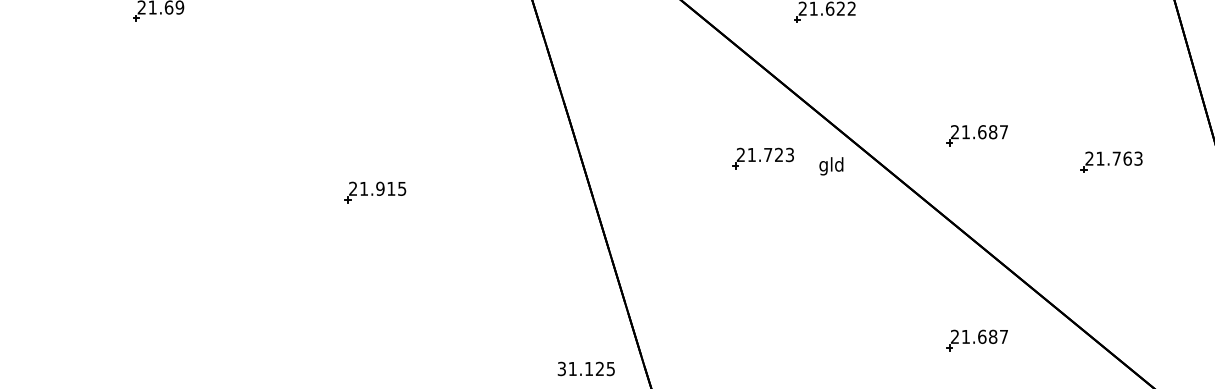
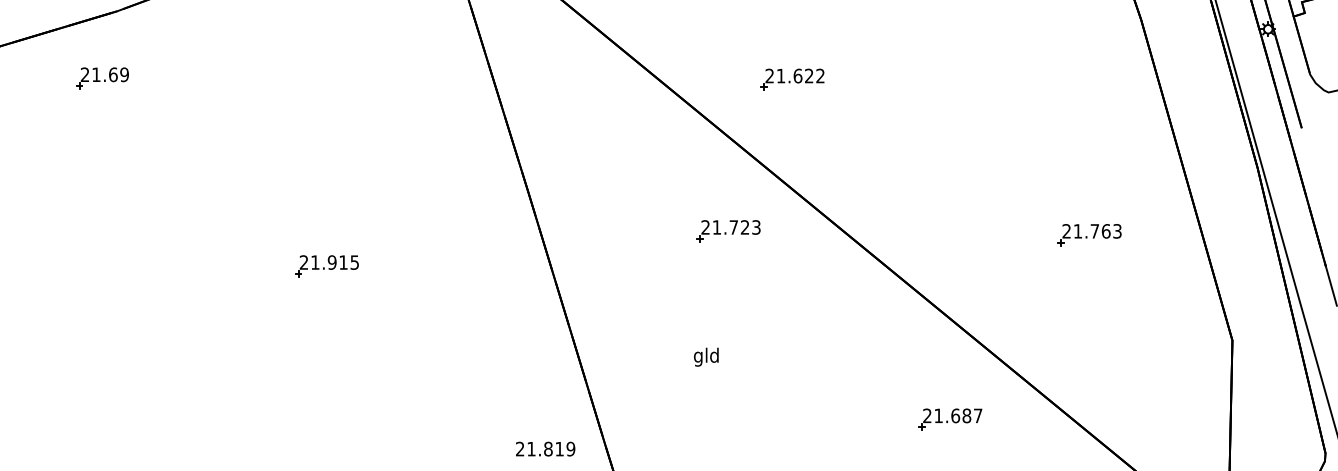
part: (977, 135) -> (950, 207), removed
text: (831, 165) -> (706, 356), moved
text: (586, 368) -> (545, 448), 31.125 -> 21.819

